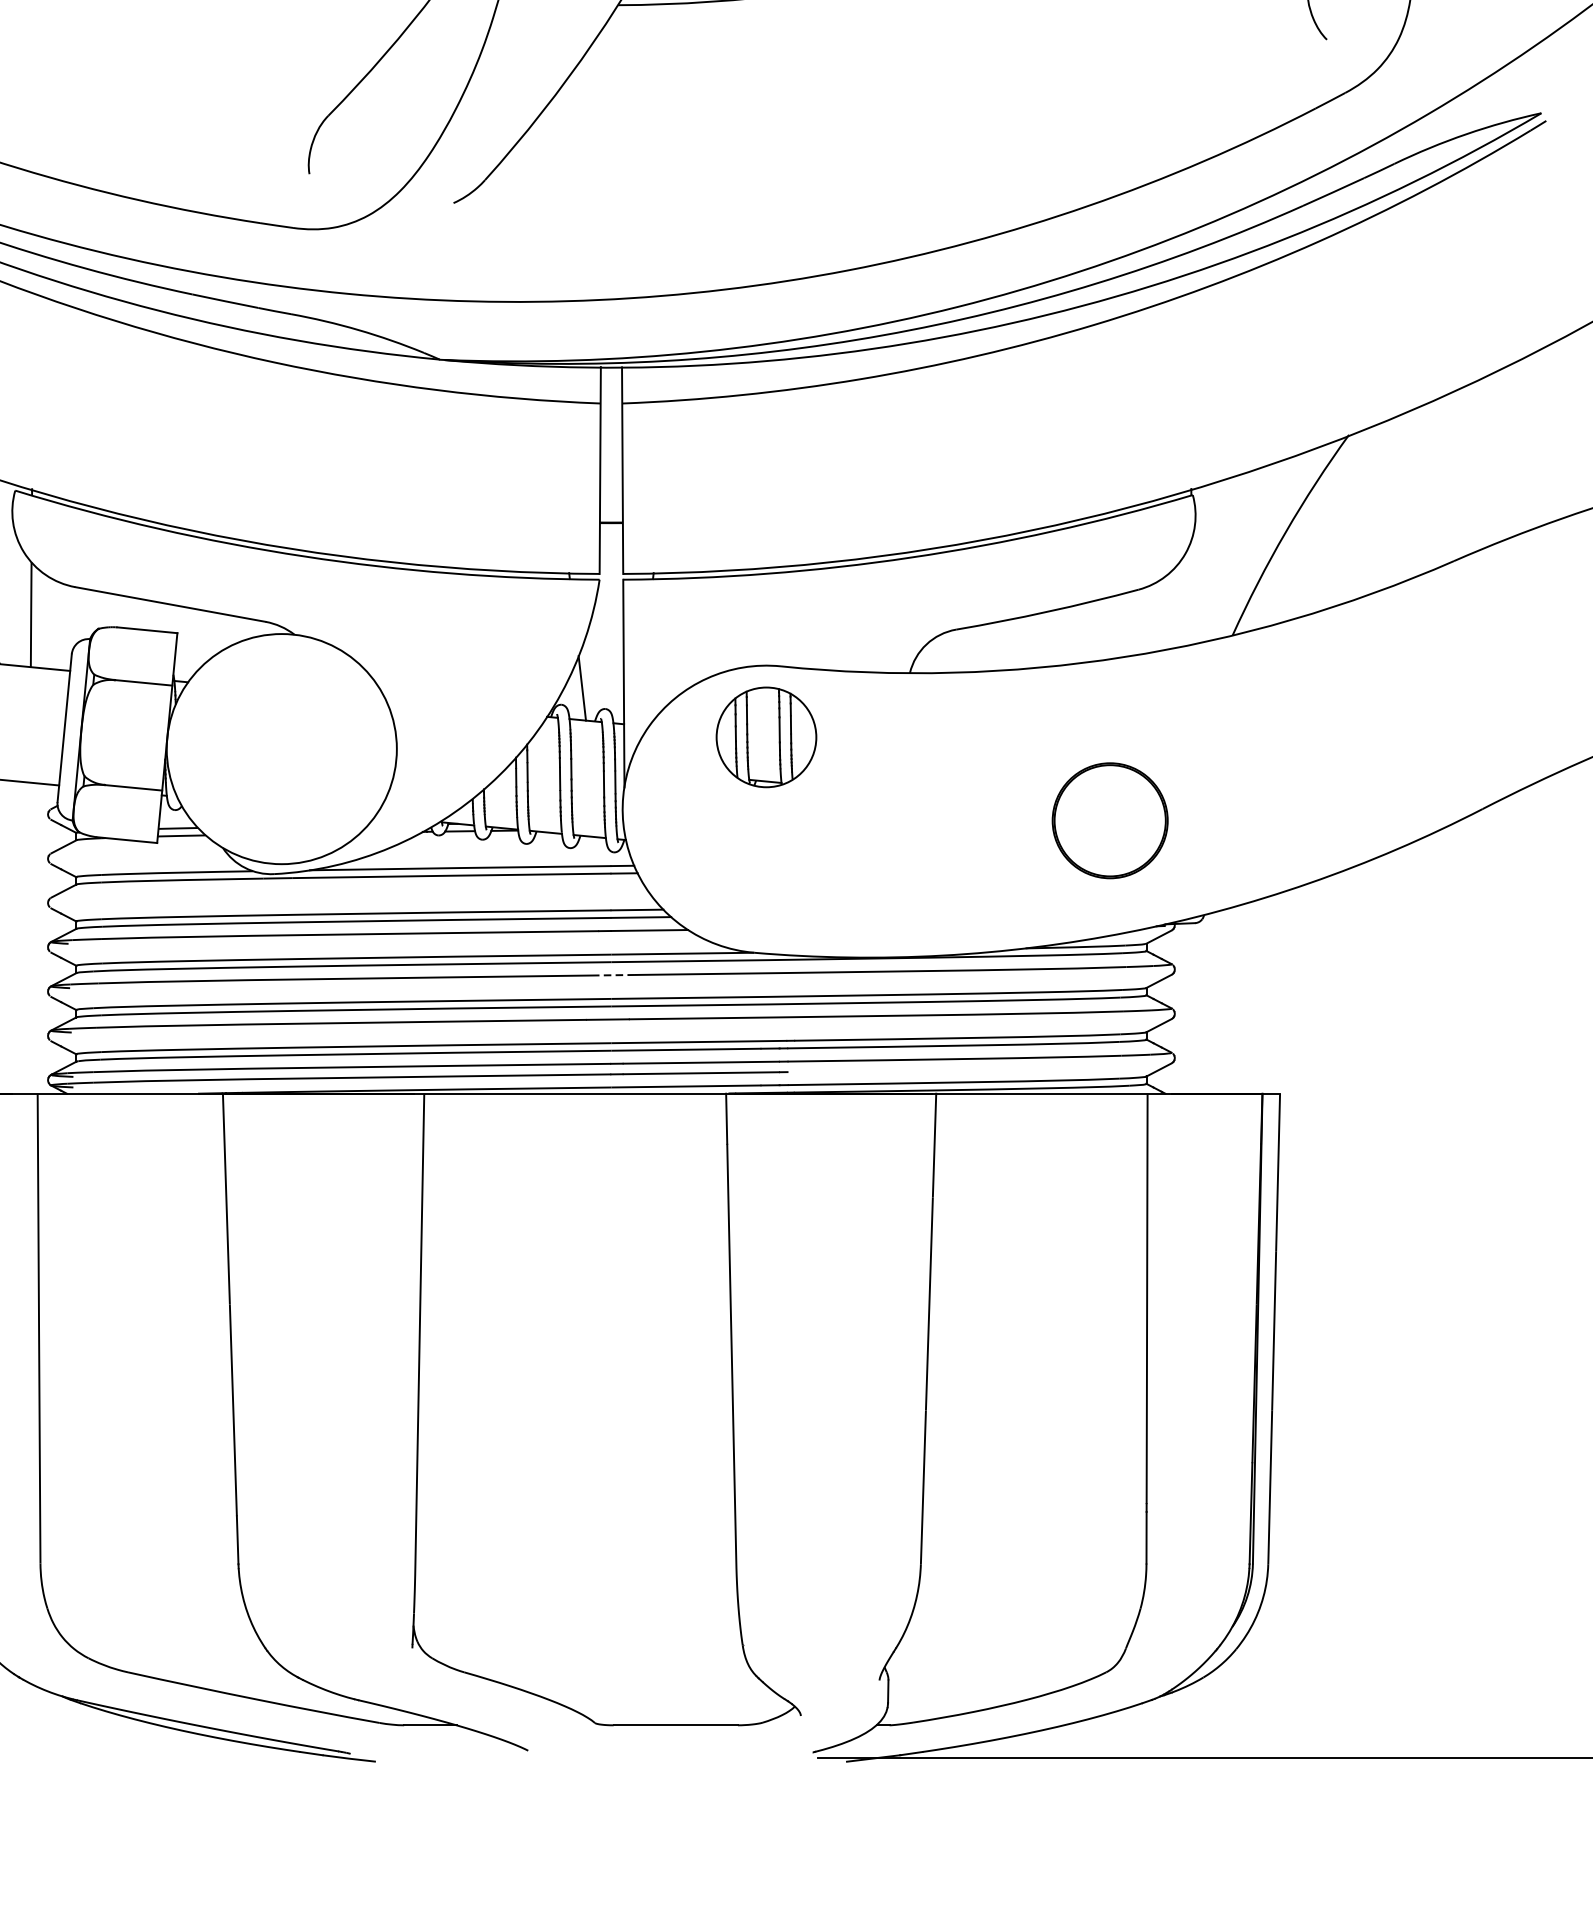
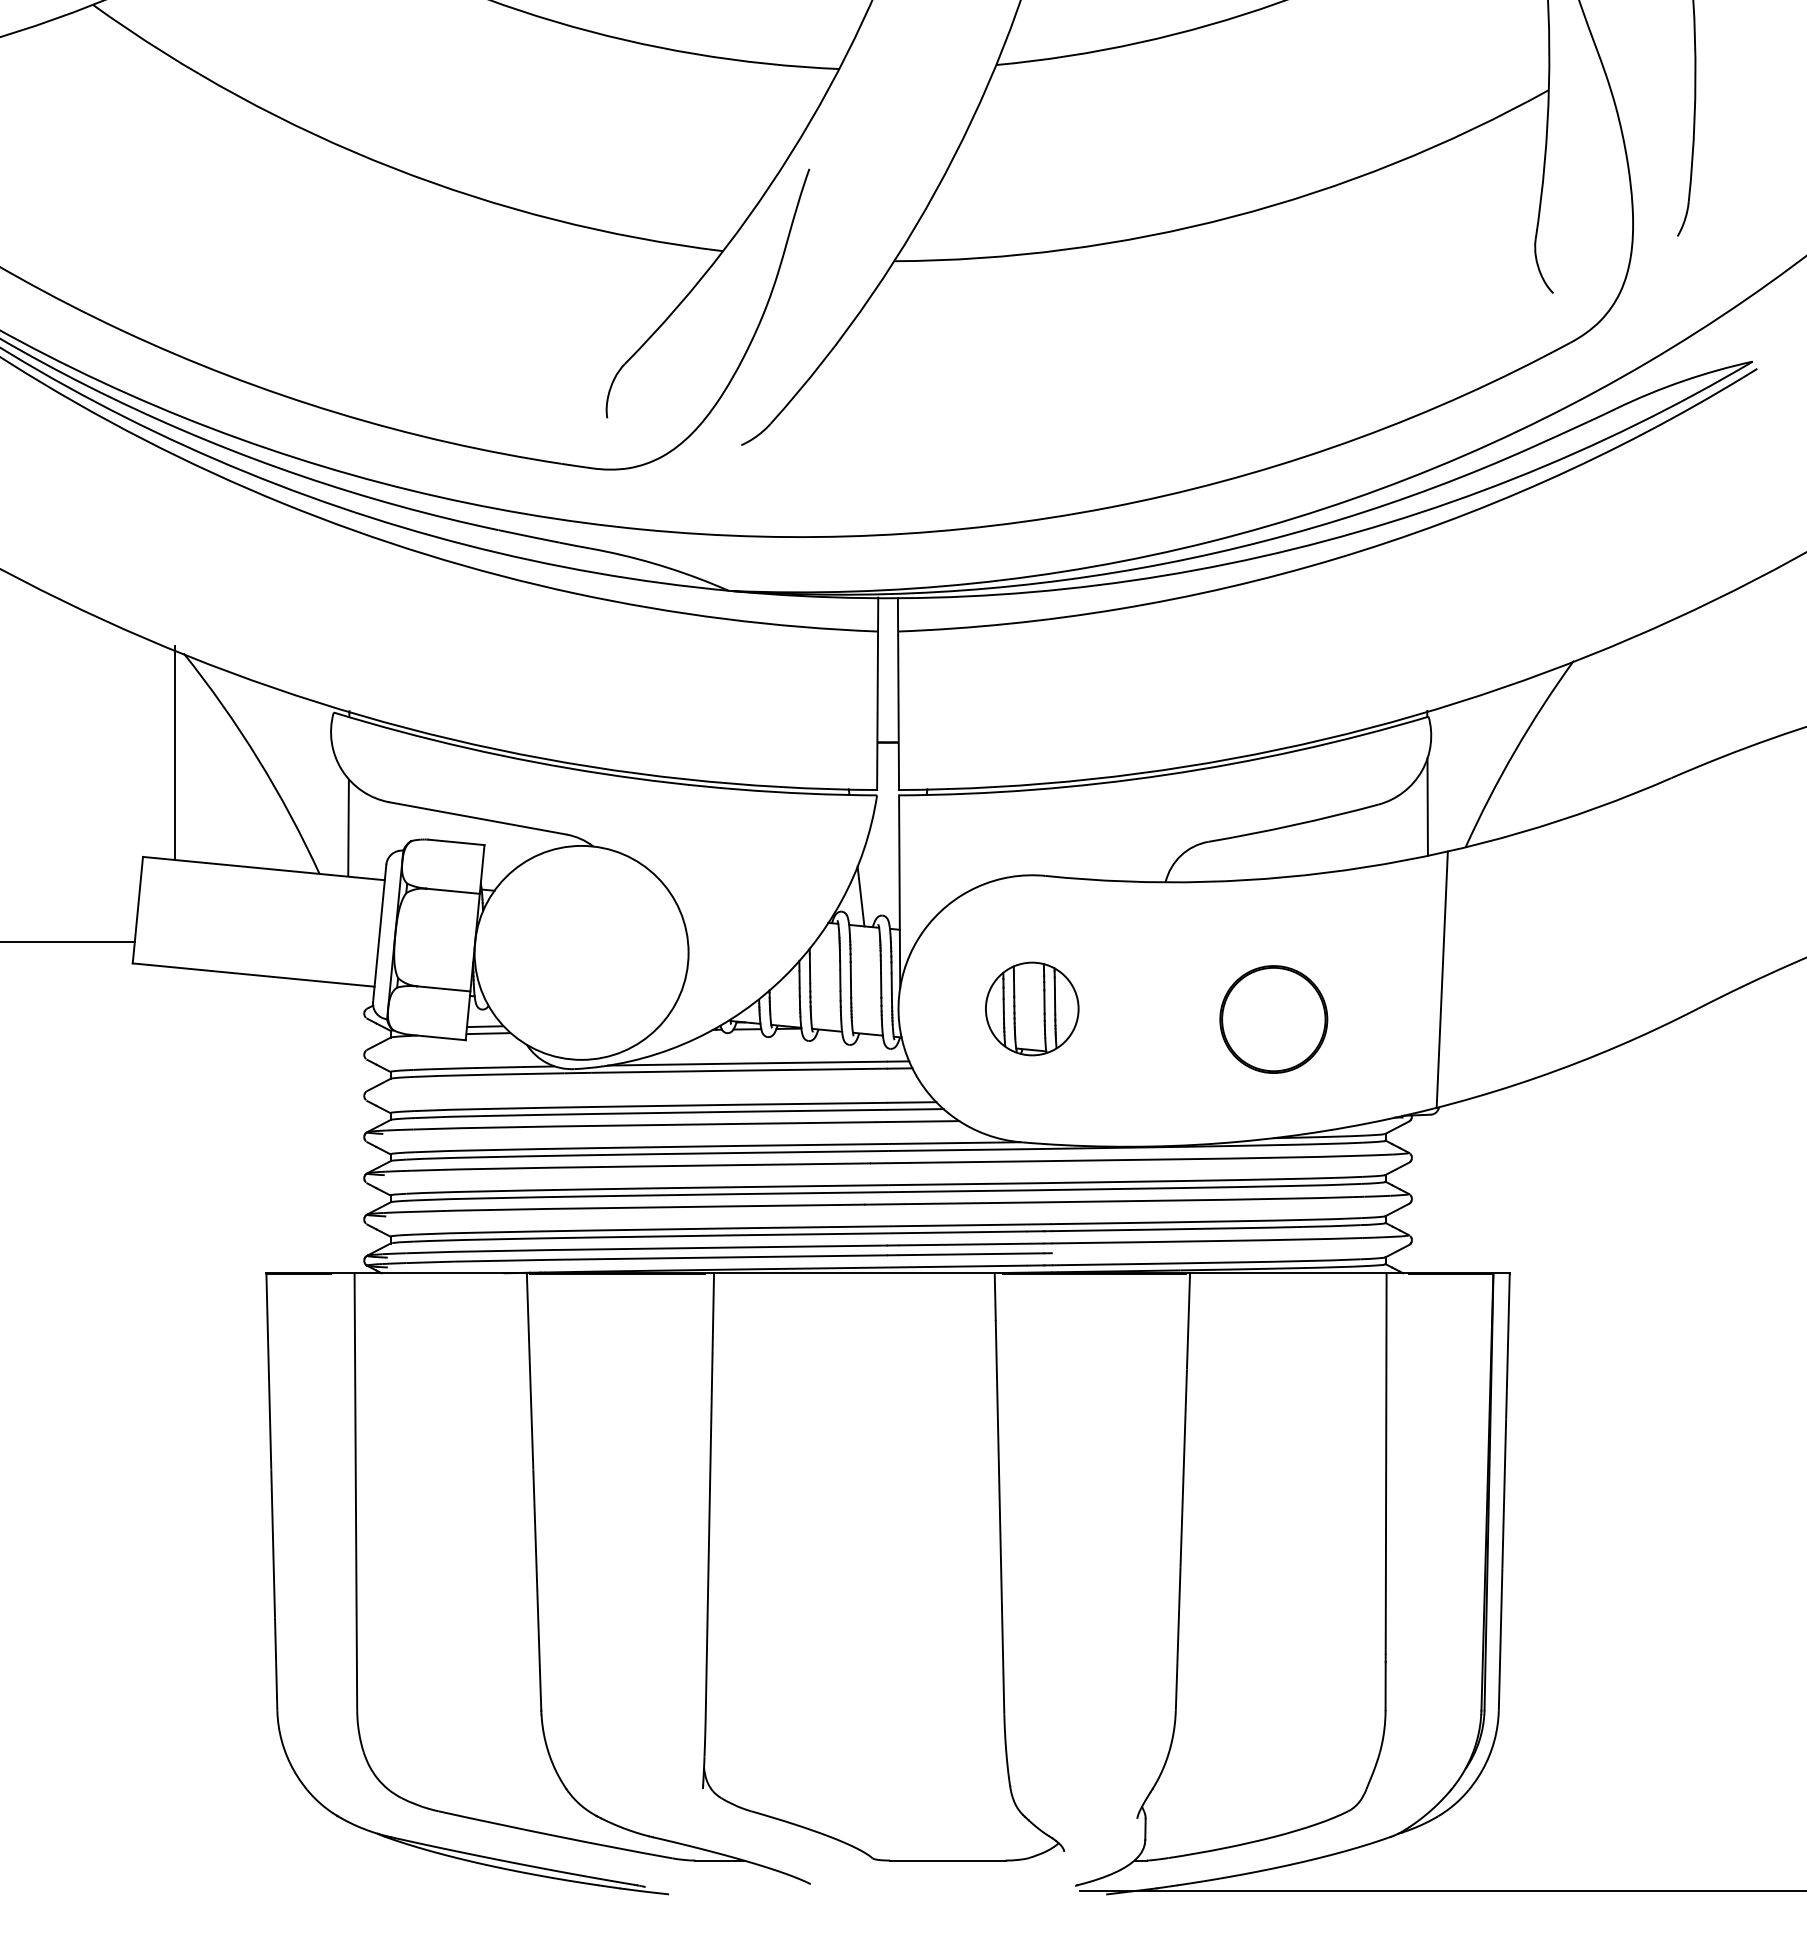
line: (1191, 591) -> (1427, 806), added
part: (766, 736) -> (1032, 1008), moved
line: (1206, 777) -> (1441, 979), added
part: (1109, 820) -> (1273, 1019), moved
line: (614, 975) -> (890, 1163), dashed -> solid

